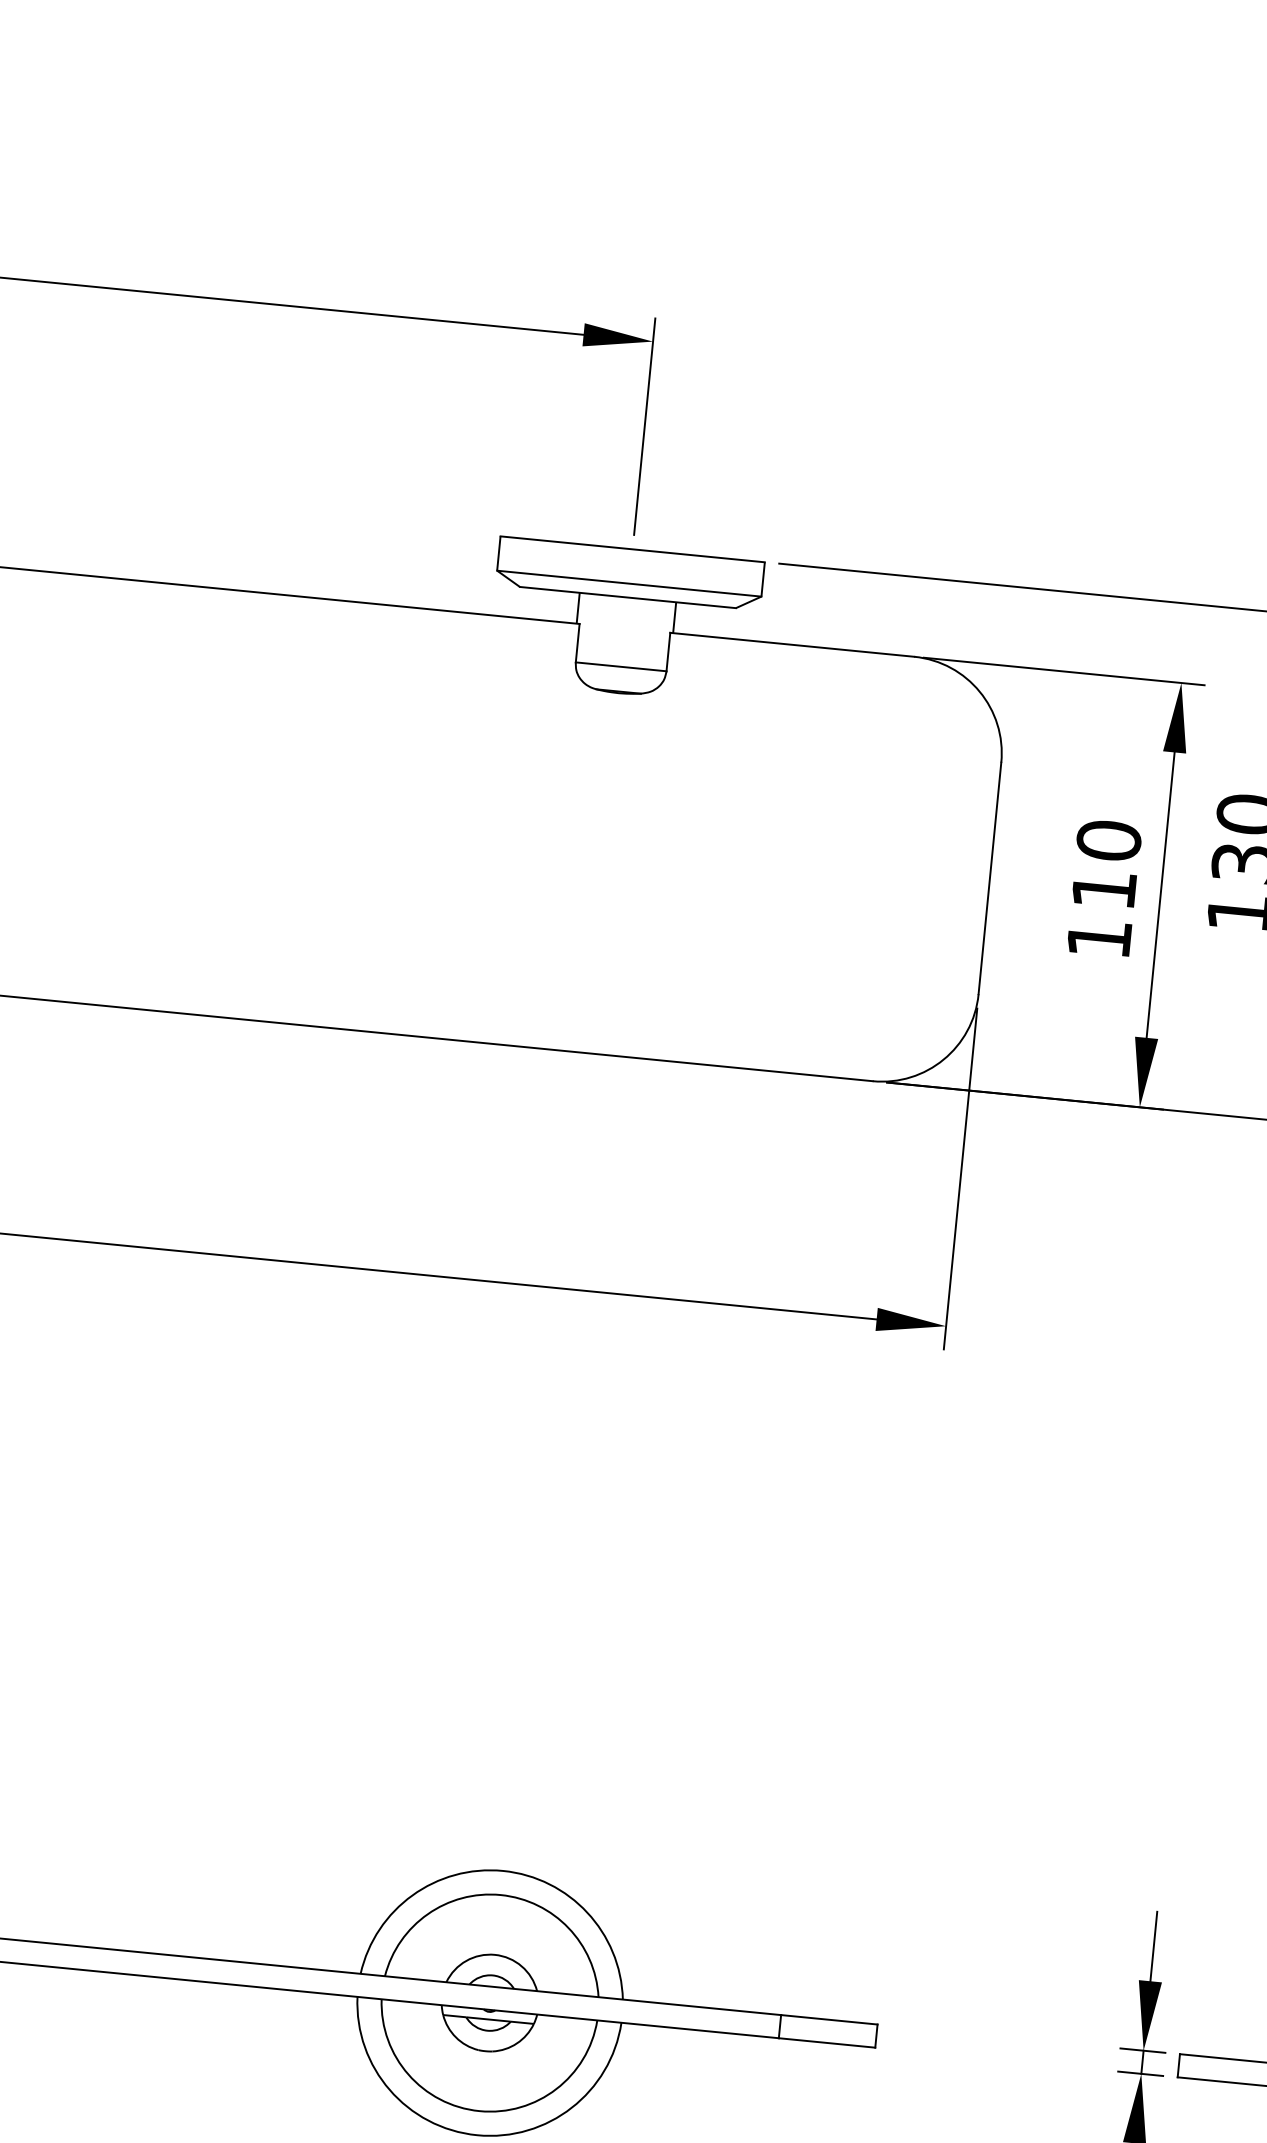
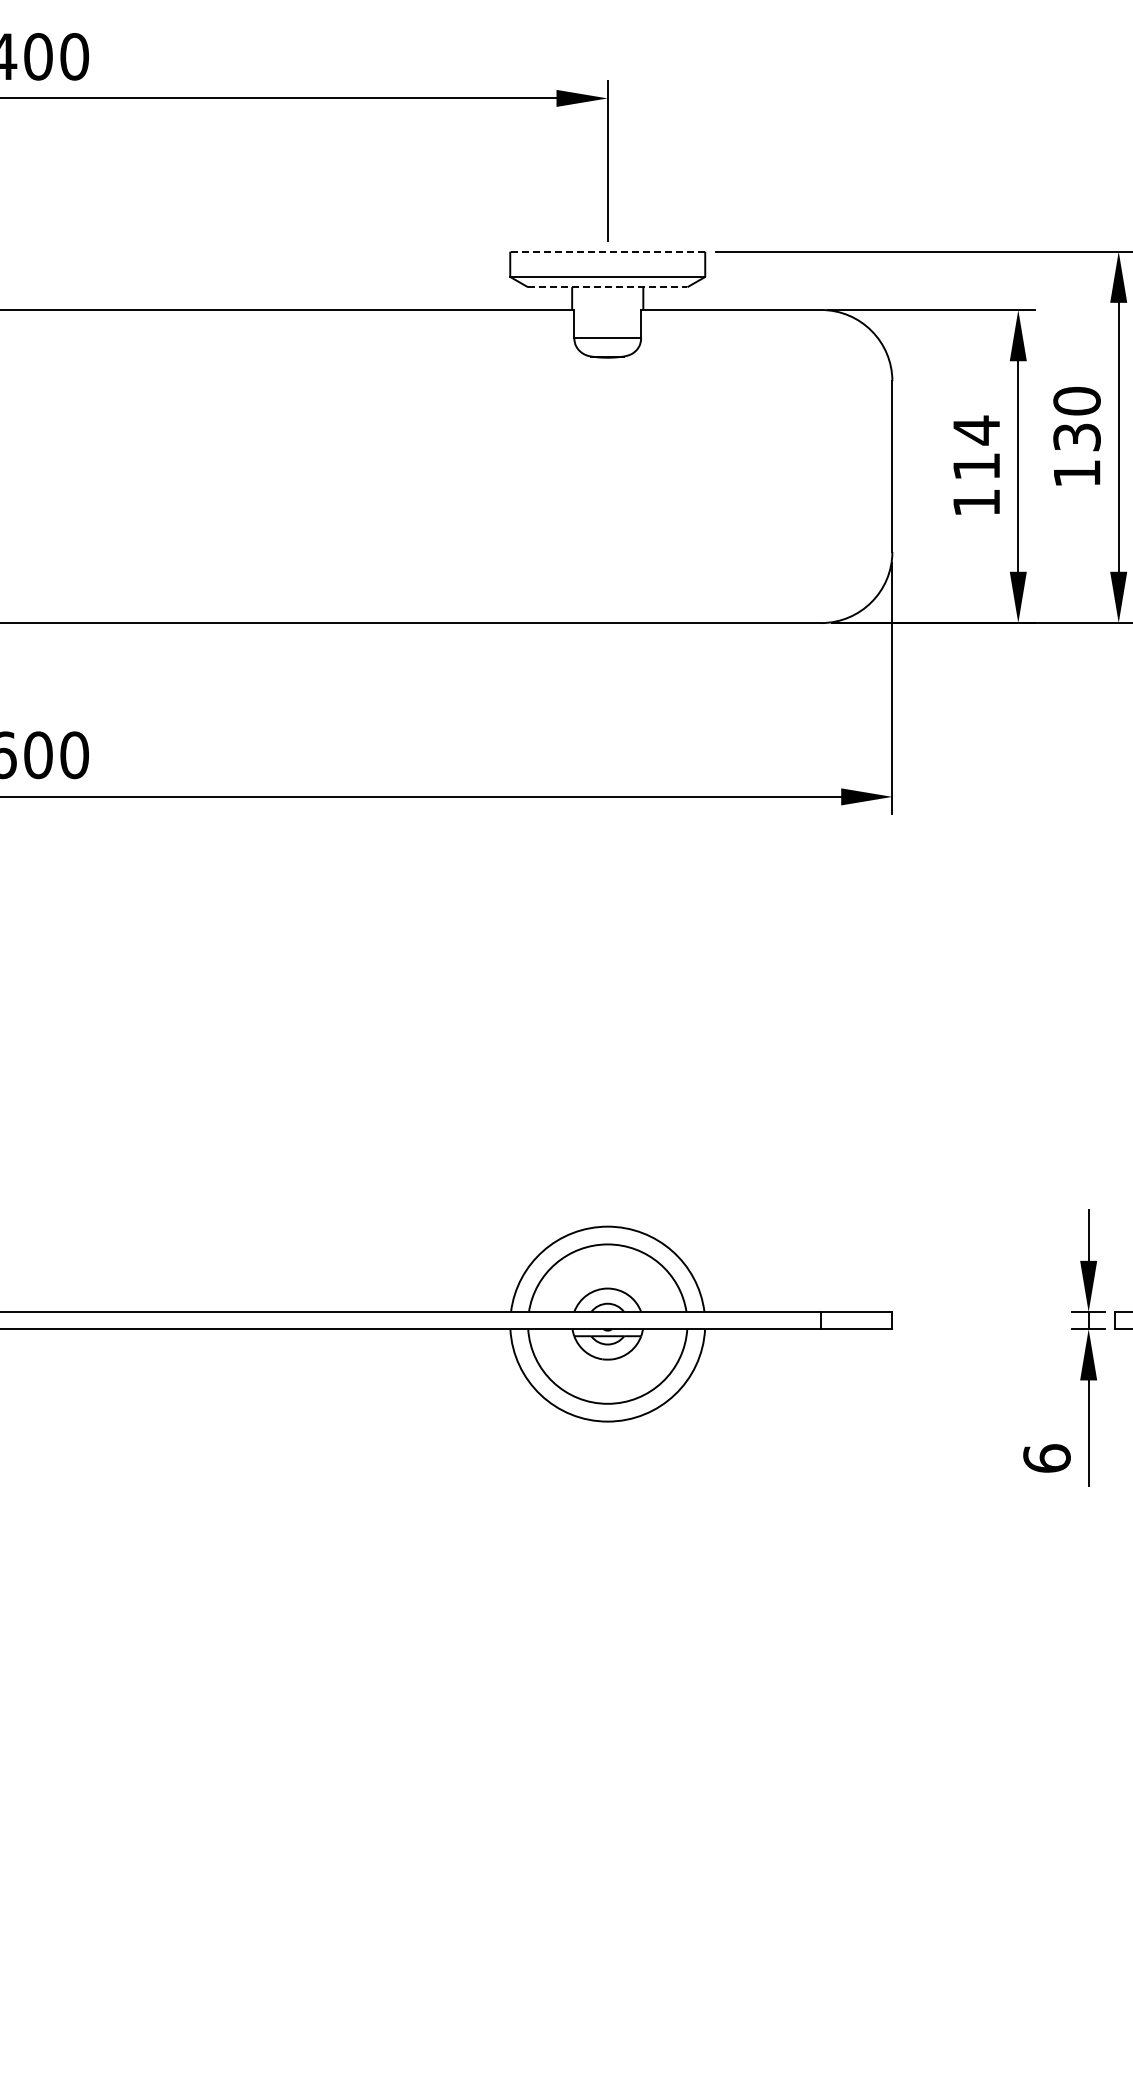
line: (632, 549) -> (607, 251), solid -> dashed
line: (627, 597) -> (607, 287), solid -> dashed
text: (1108, 840) -> (976, 430), 110 -> 114

